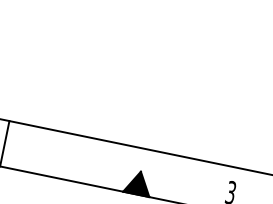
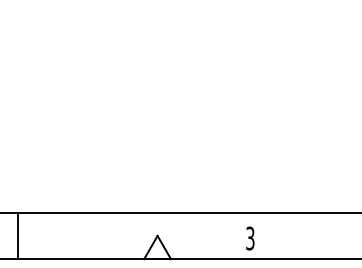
fill: (138, 182) -> (157, 247), removed

